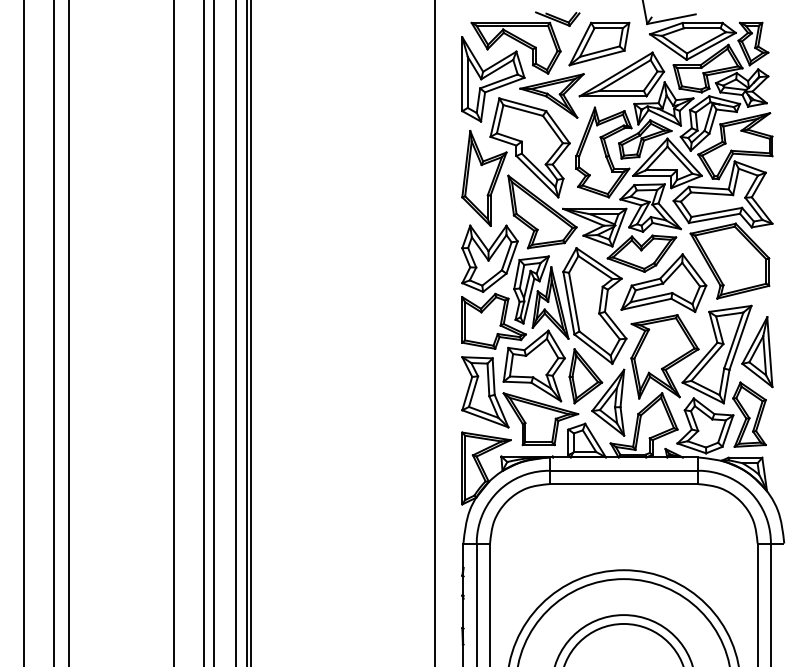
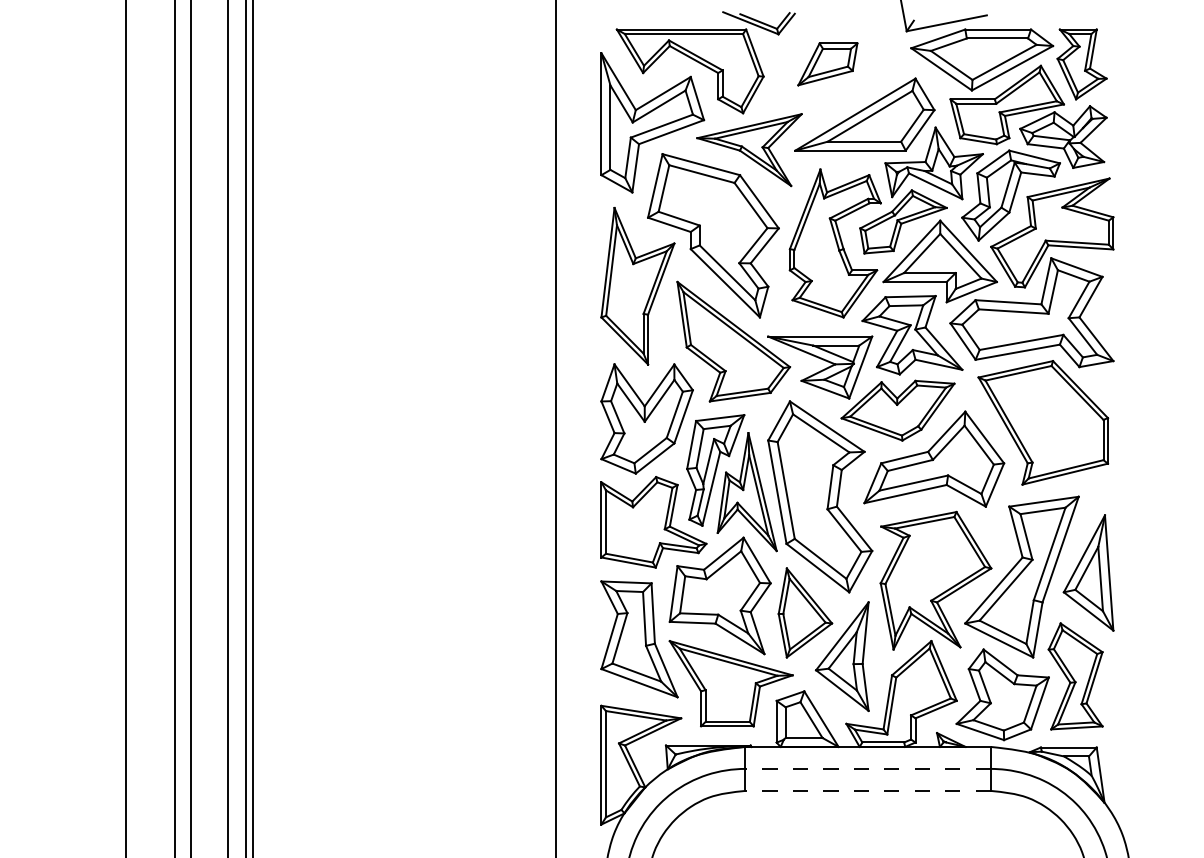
part: (599, 43) -> (827, 63), size x0.6
line: (623, 470) -> (867, 768), solid -> dashed
line: (623, 484) -> (867, 791), solid -> dashed

